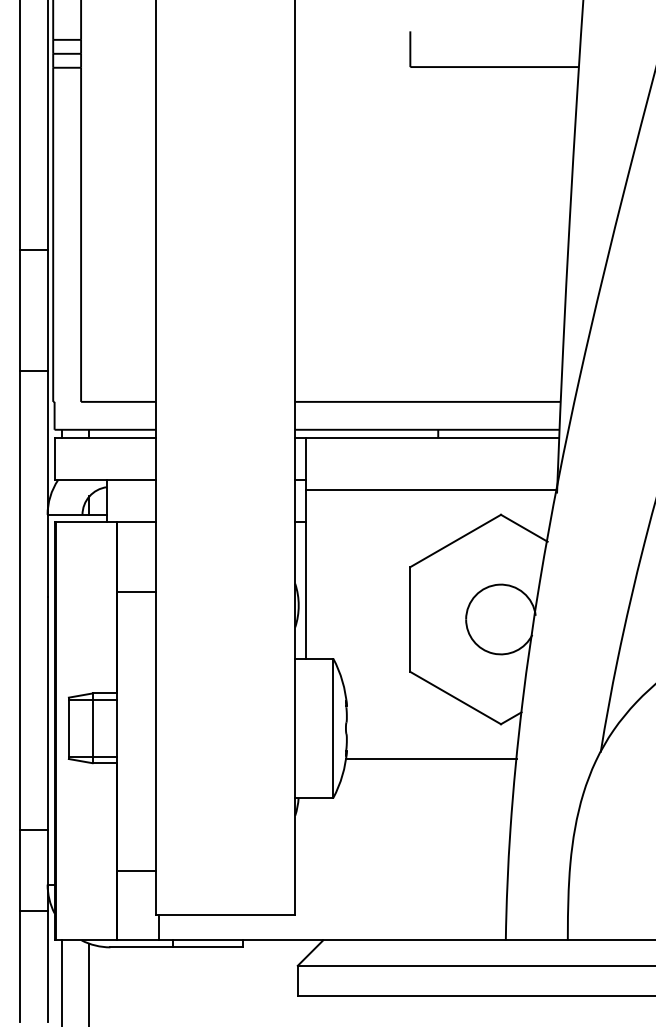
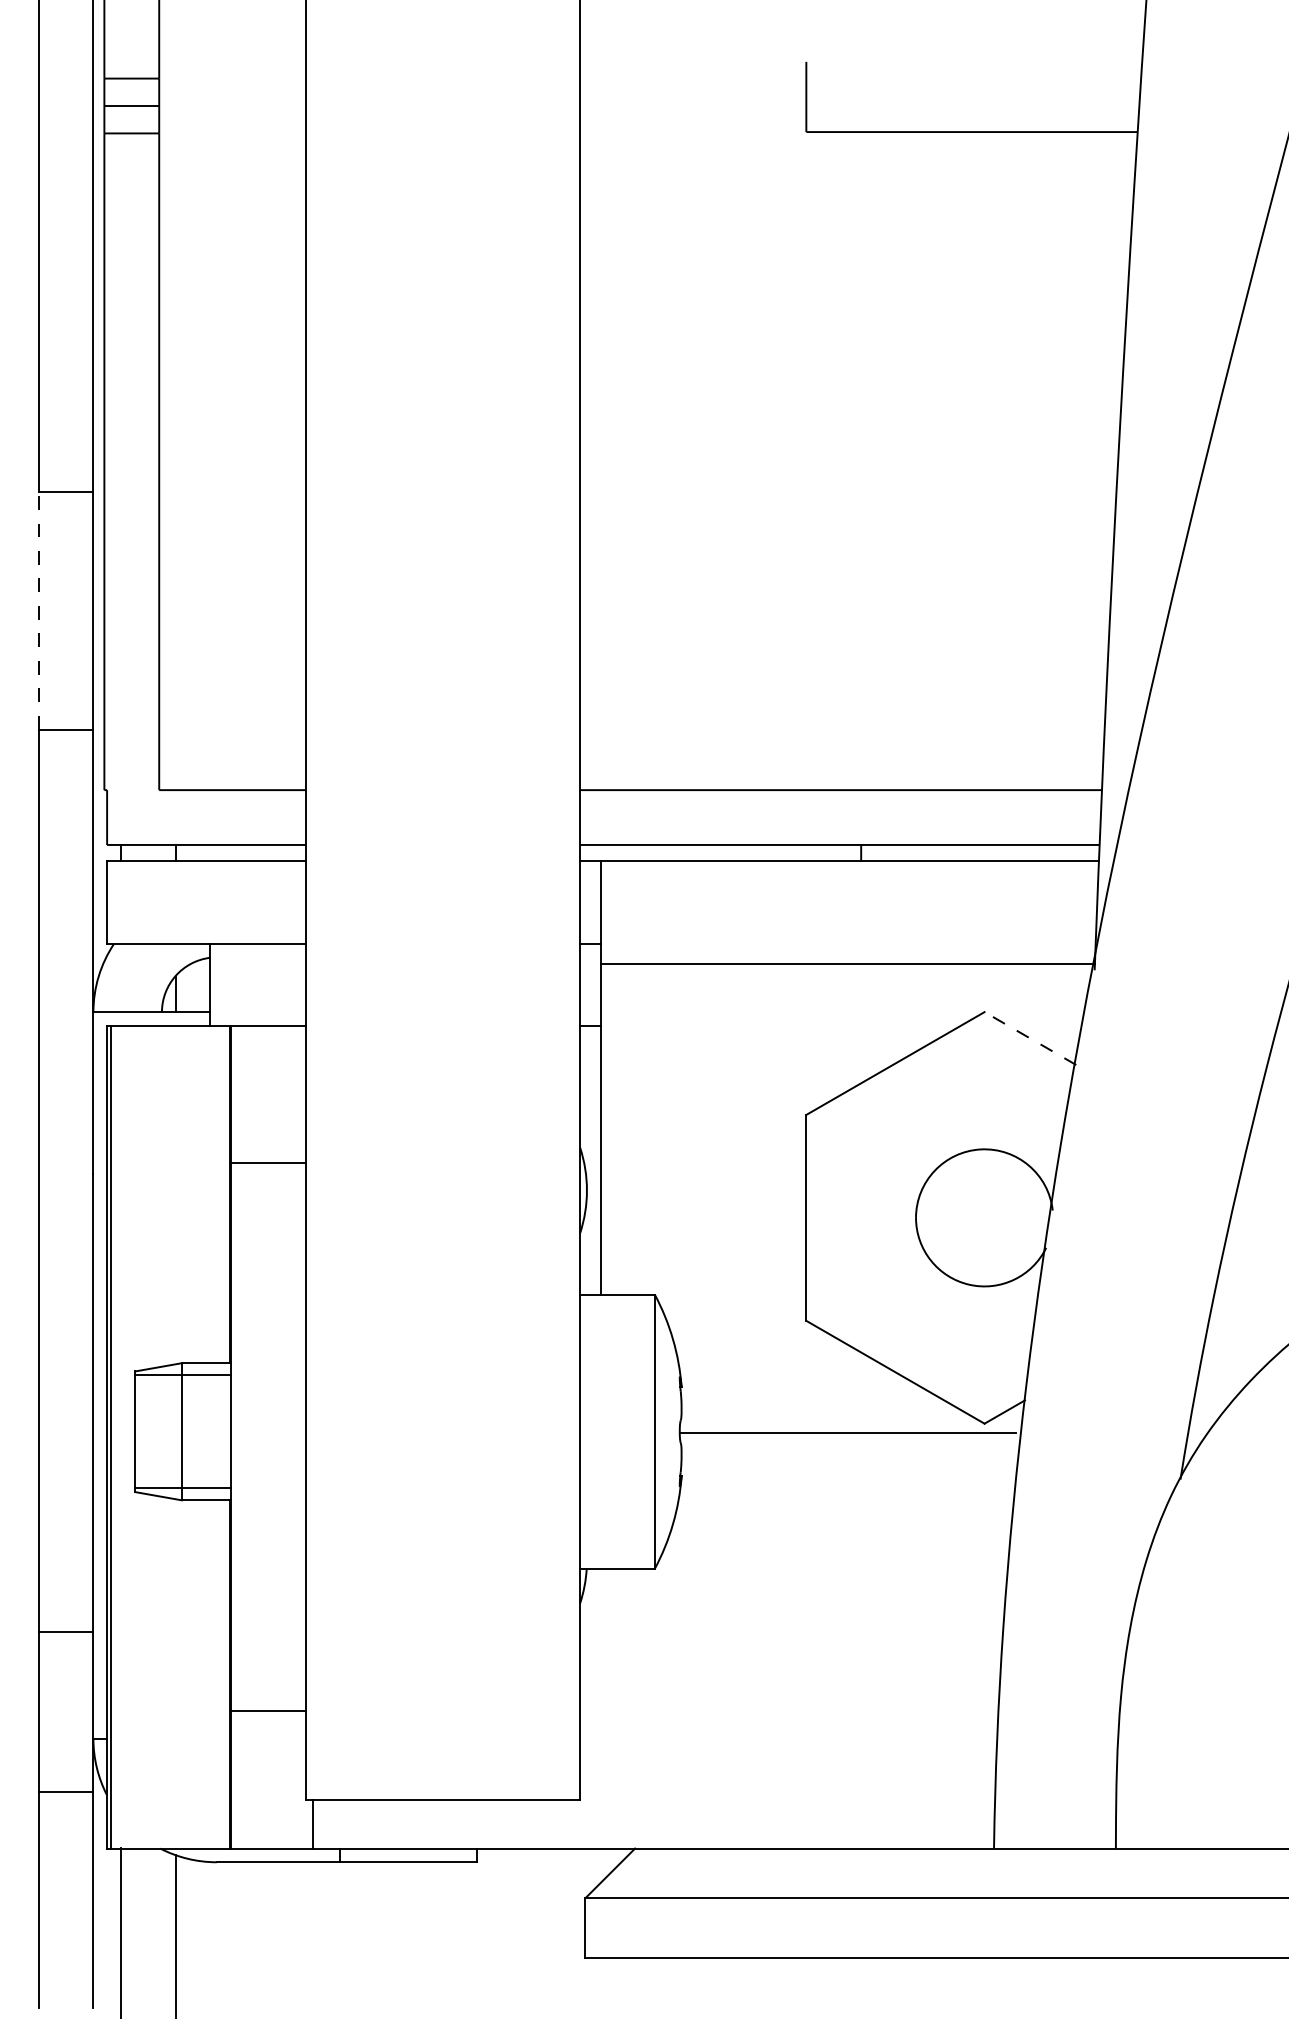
line: (19, 310) -> (38, 610), solid -> dashed
line: (524, 528) -> (1030, 1038), solid -> dashed
line: (431, 759) -> (847, 1434), moved

